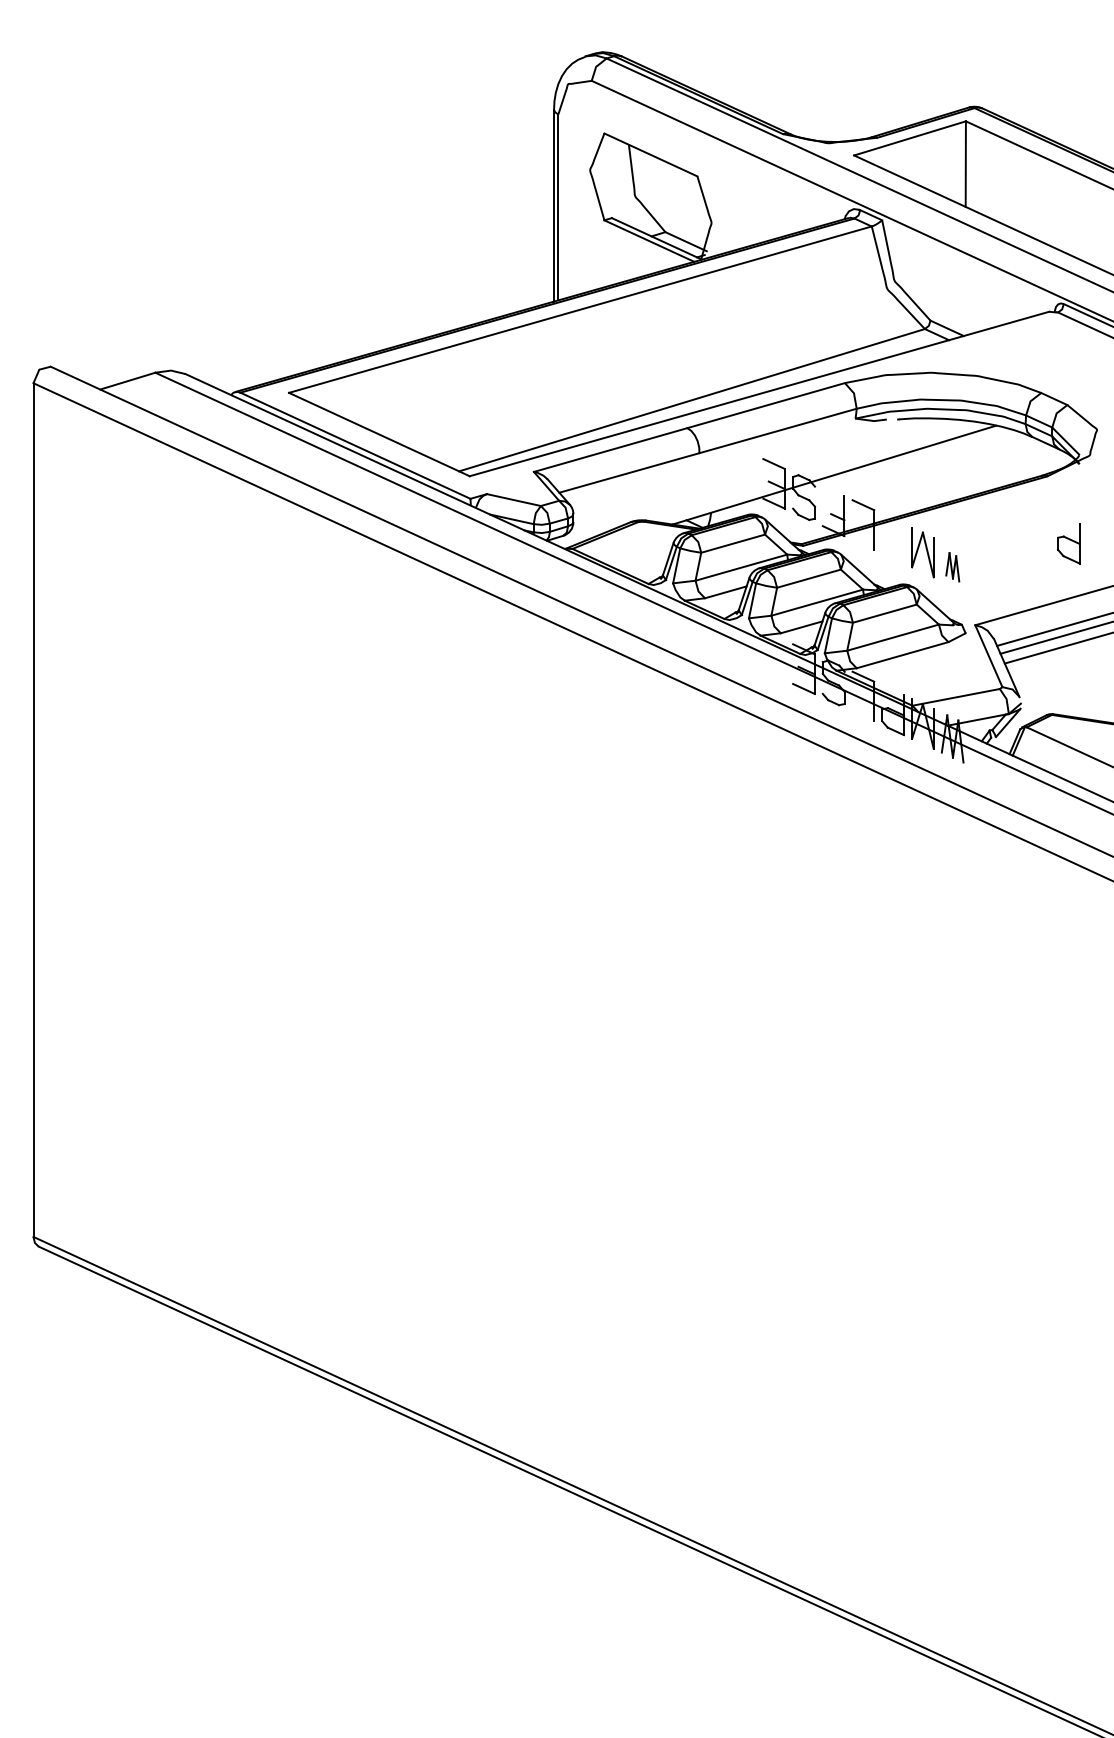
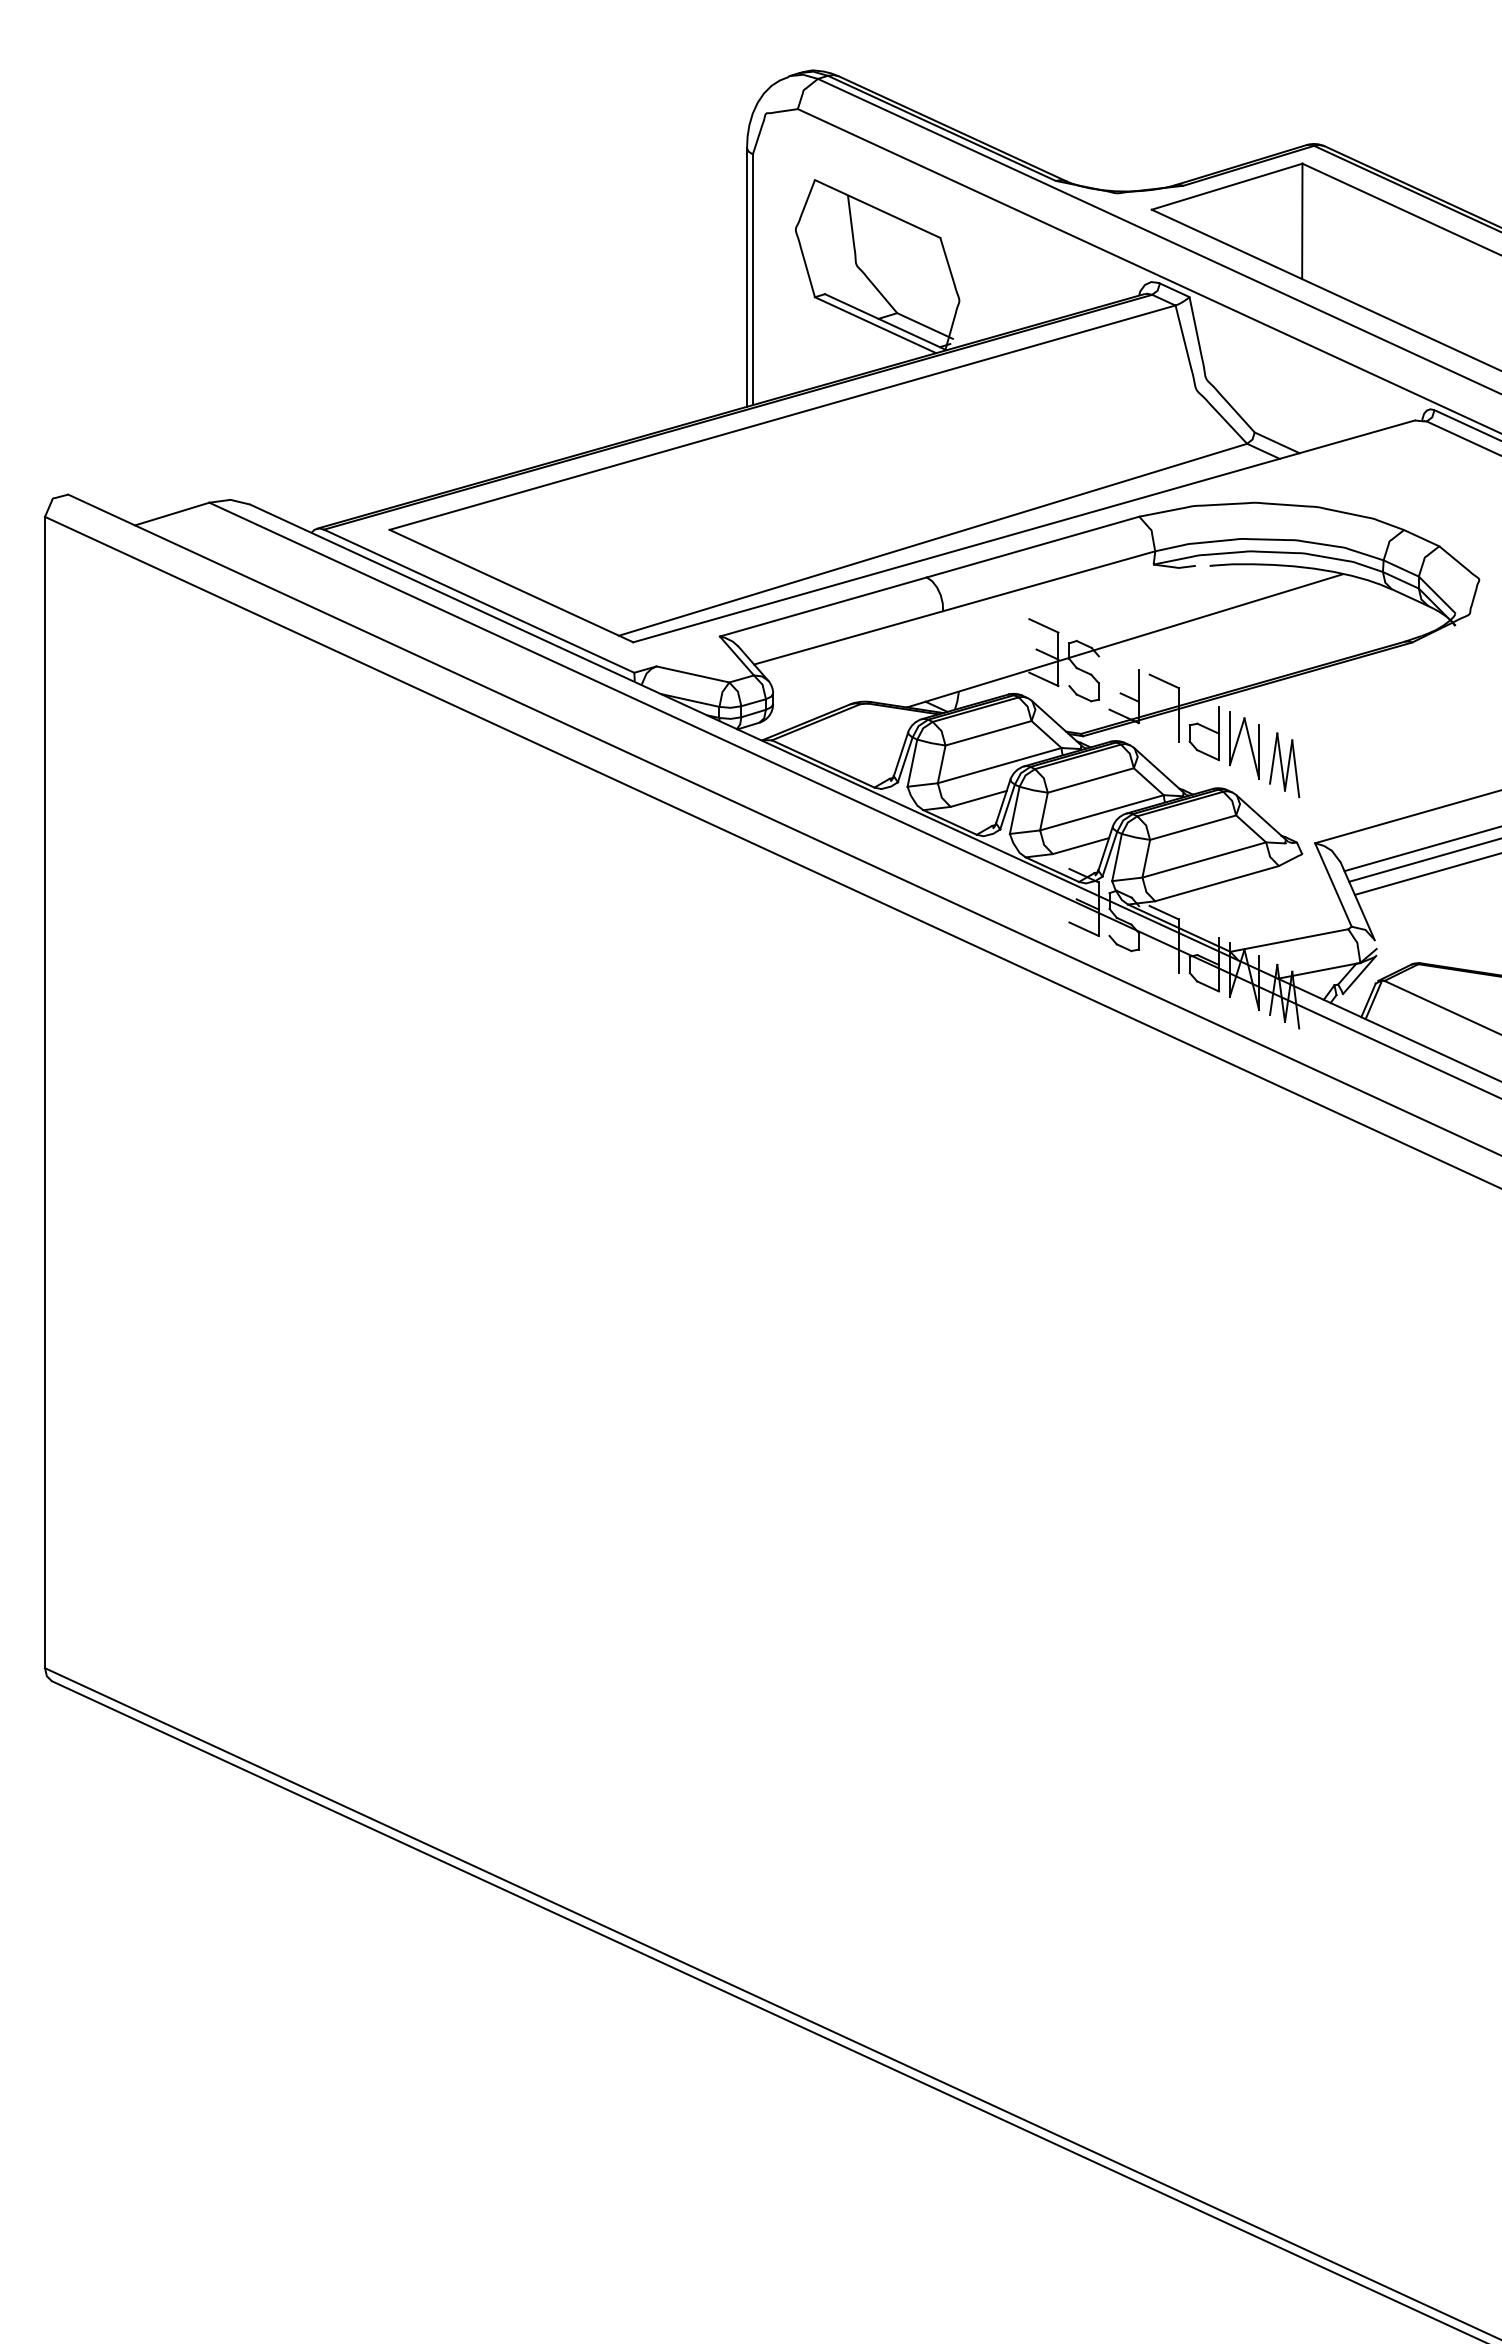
part: (1068, 543) -> (1203, 733), moved
part: (952, 566) -> (1284, 764), size x1.67

